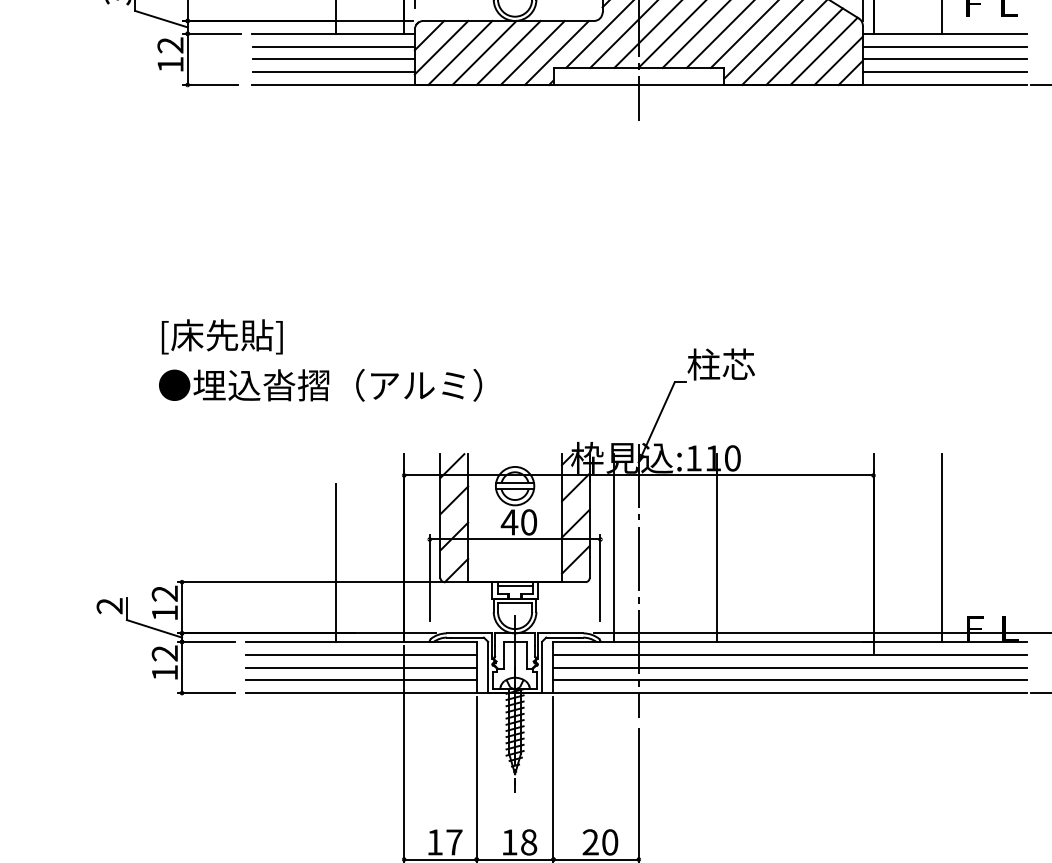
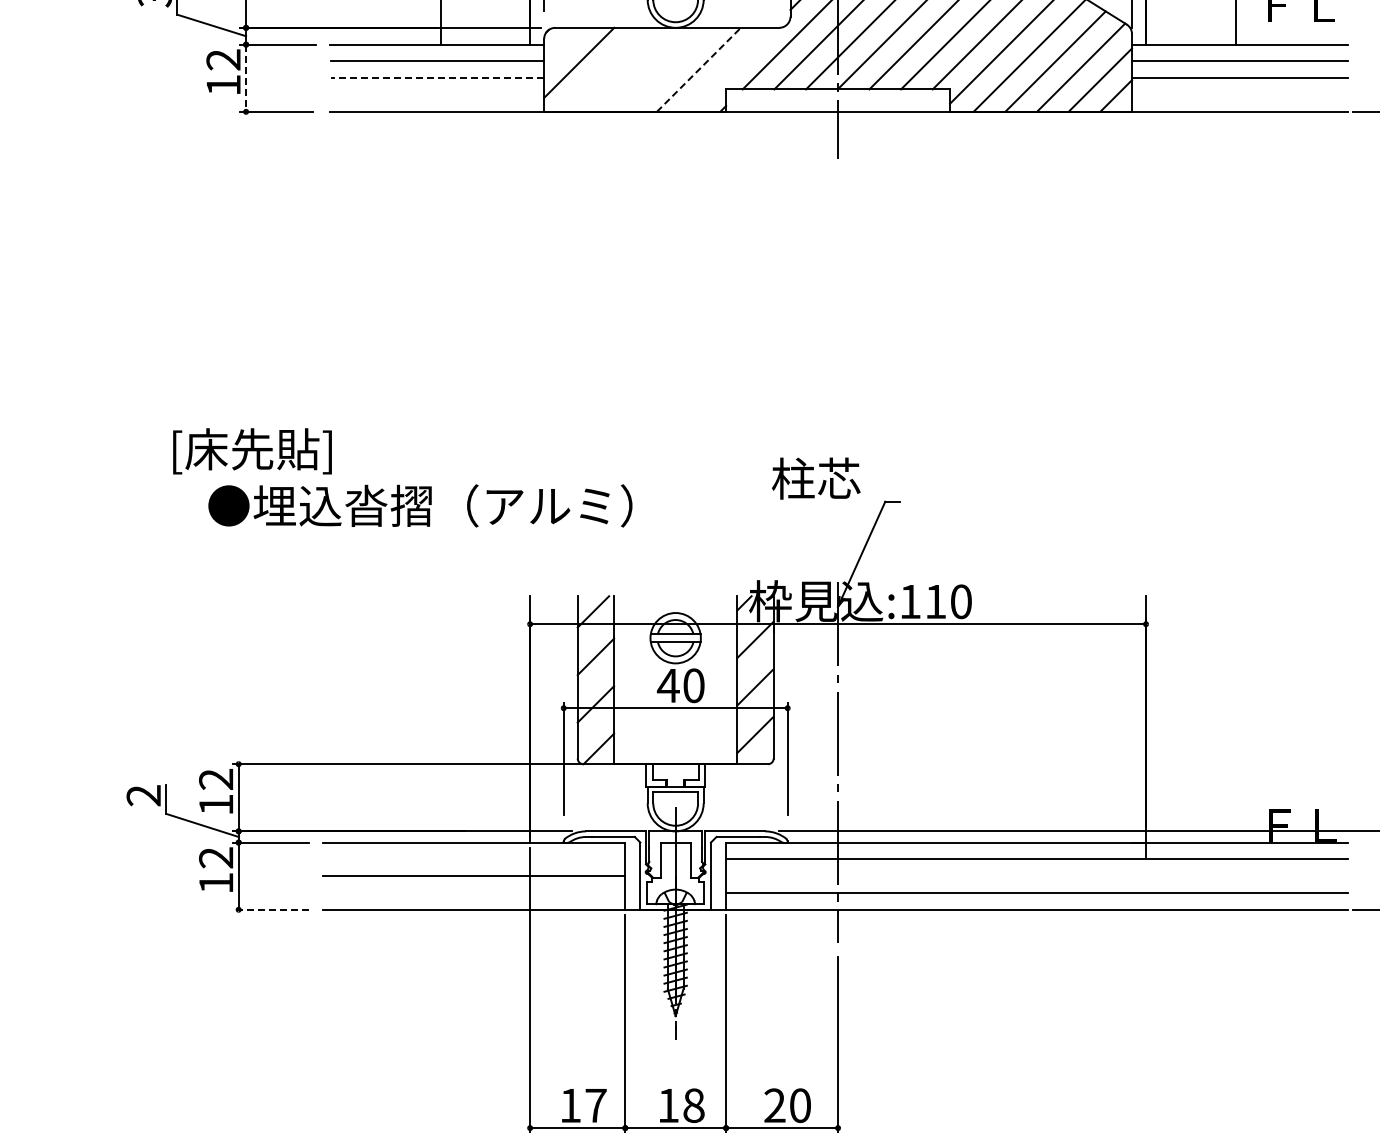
line: (429, 35) -> (563, 46), removed
line: (460, 52) -> (603, 69), removed
line: (484, 52) -> (635, 69), removed
line: (508, 52) -> (667, 69), removed
line: (533, 52) -> (699, 69), solid -> dashed
line: (556, 52) -> (730, 69), removed
line: (188, 59) -> (246, 78), solid -> dashed
line: (333, 59) -> (437, 78), solid -> dashed
line: (333, 72) -> (437, 95), removed
line: (944, 72) -> (1239, 95), removed
text: (222, 336) -> (252, 451), moved
text: (721, 364) -> (816, 478), moved
line: (614, 548) -> (805, 719), removed
line: (716, 548) -> (940, 719), removed
line: (941, 548) -> (1235, 719), removed
line: (335, 562) -> (440, 738), removed
line: (514, 586) -> (675, 769), removed
line: (361, 654) -> (473, 859), removed
line: (790, 667) -> (1036, 876), removed
line: (361, 679) -> (473, 892), removed
line: (206, 692) -> (270, 909), solid -> dashed

